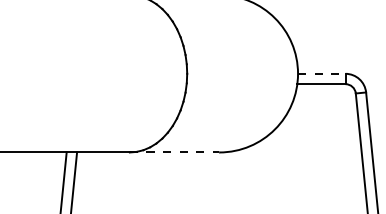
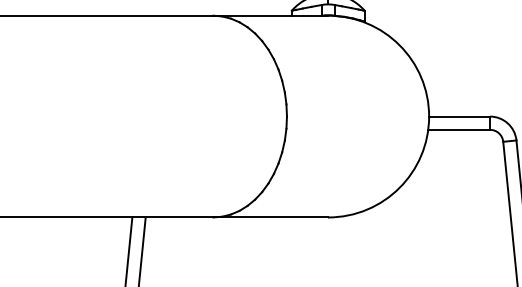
line: (322, 73) -> (460, 116), dashed -> solid
line: (175, 152) -> (271, 217), dashed -> solid

